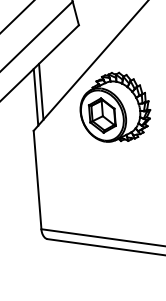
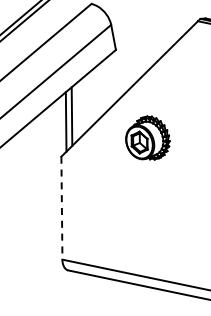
part: (114, 106) -> (147, 137), size x0.6
line: (37, 180) -> (61, 208), solid -> dashed

